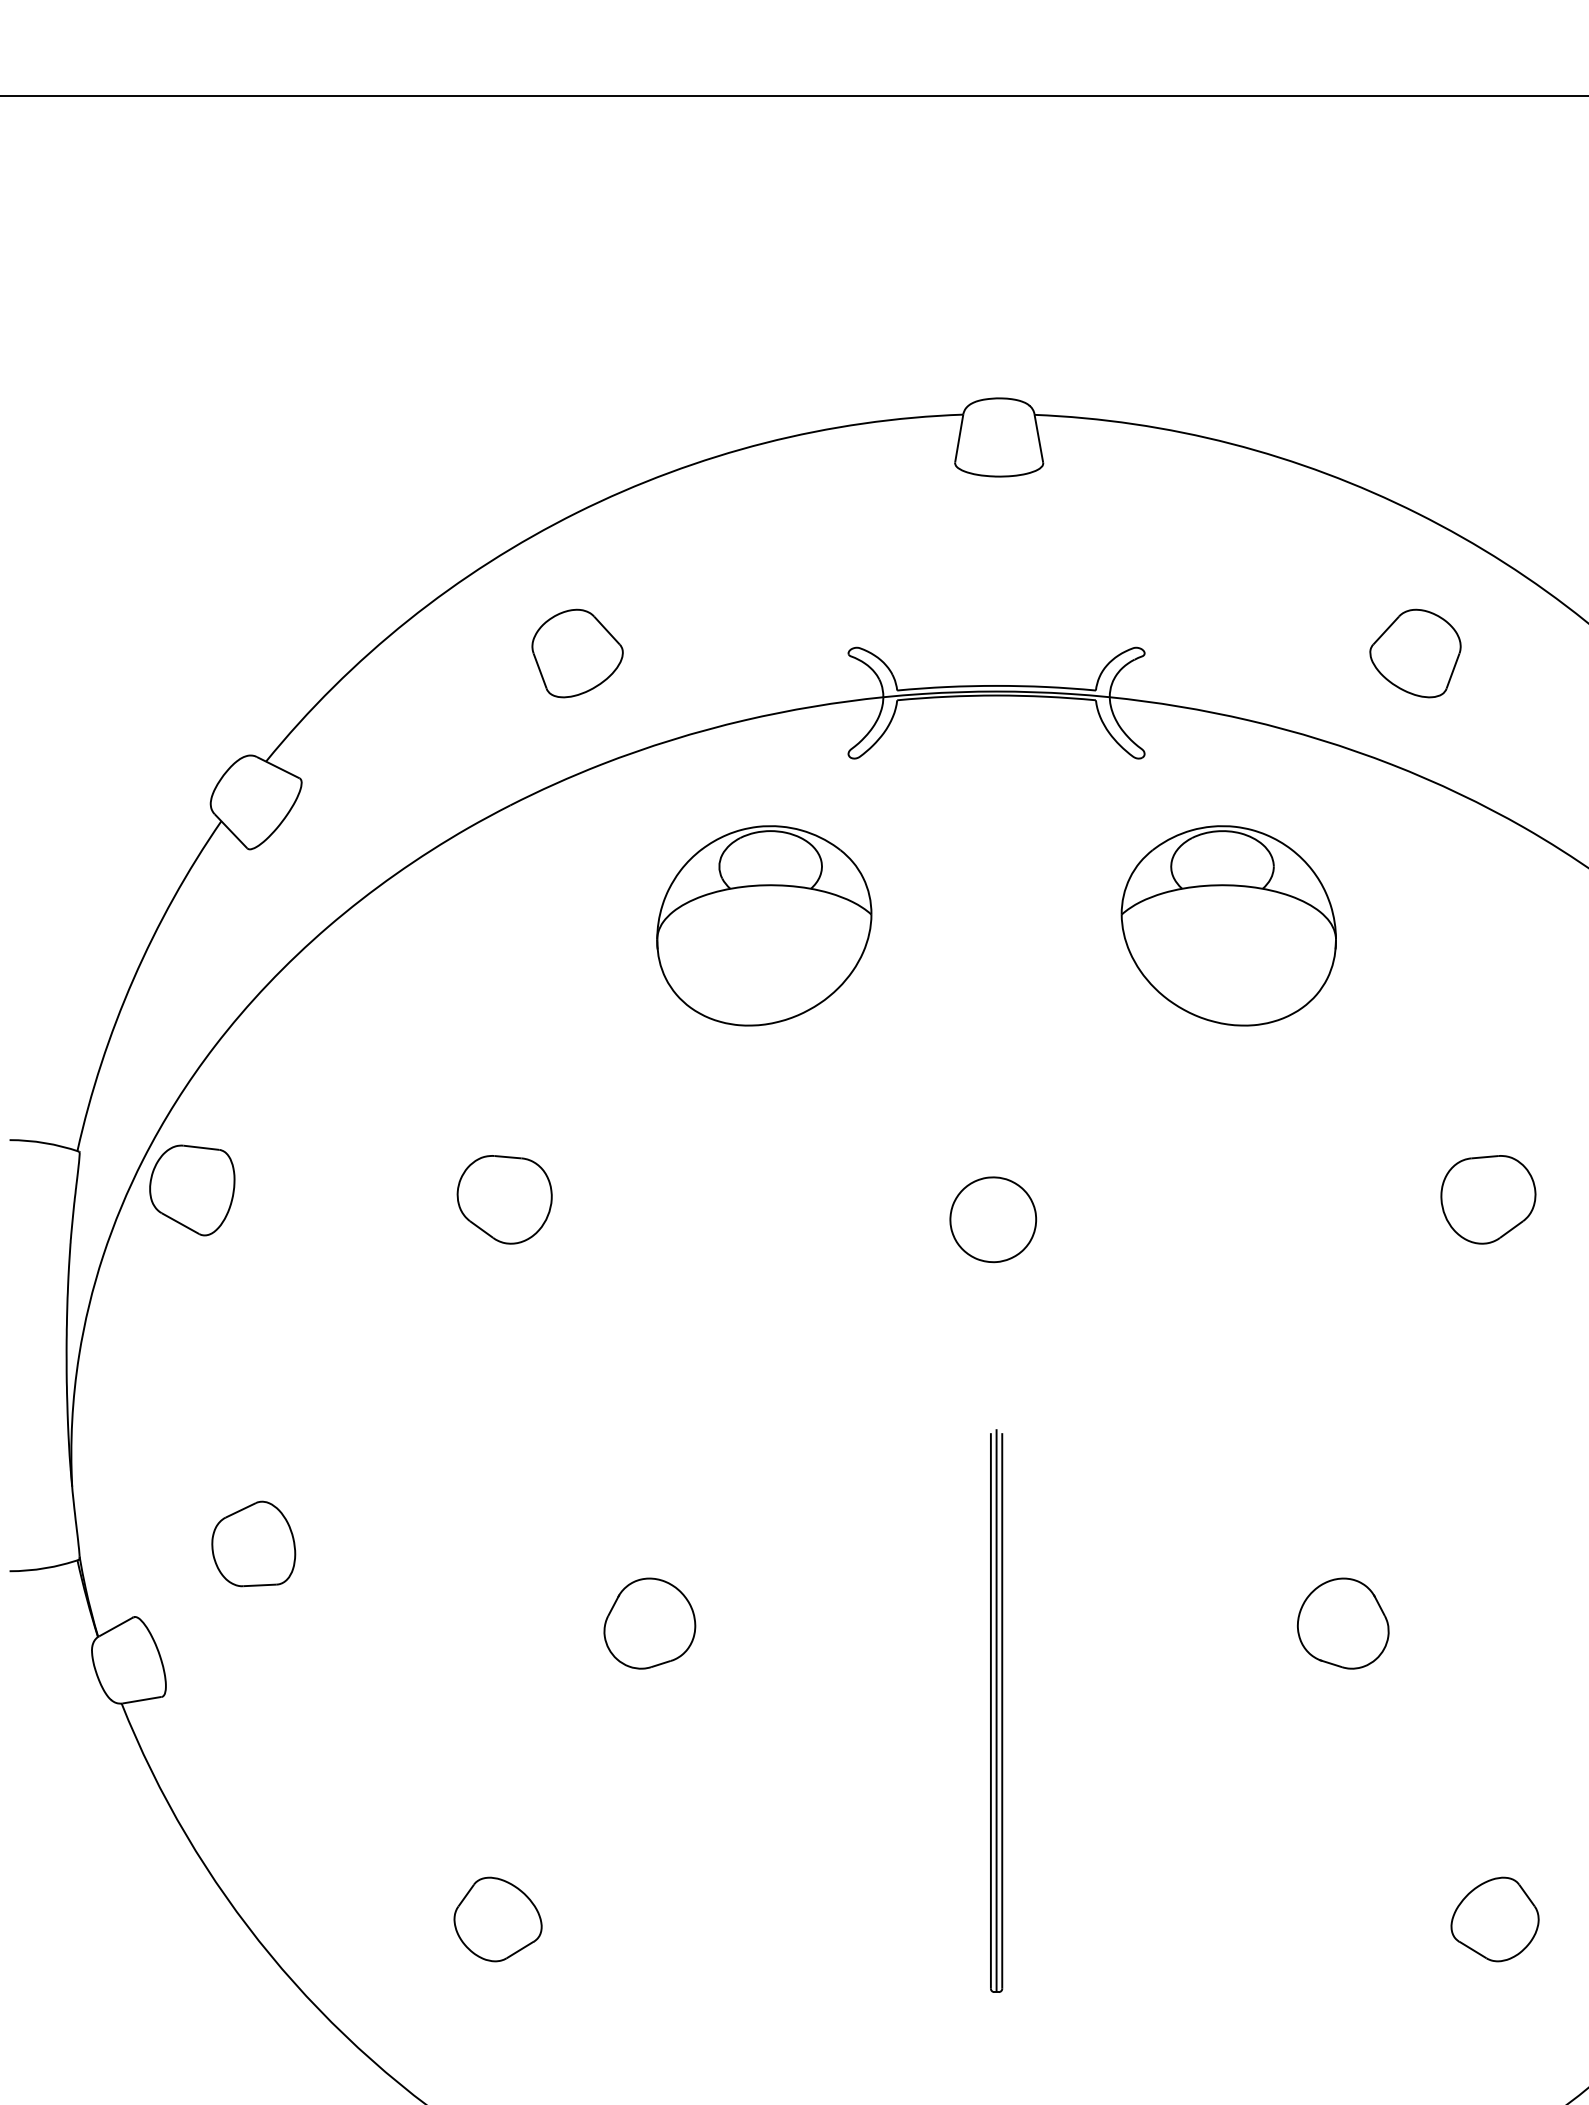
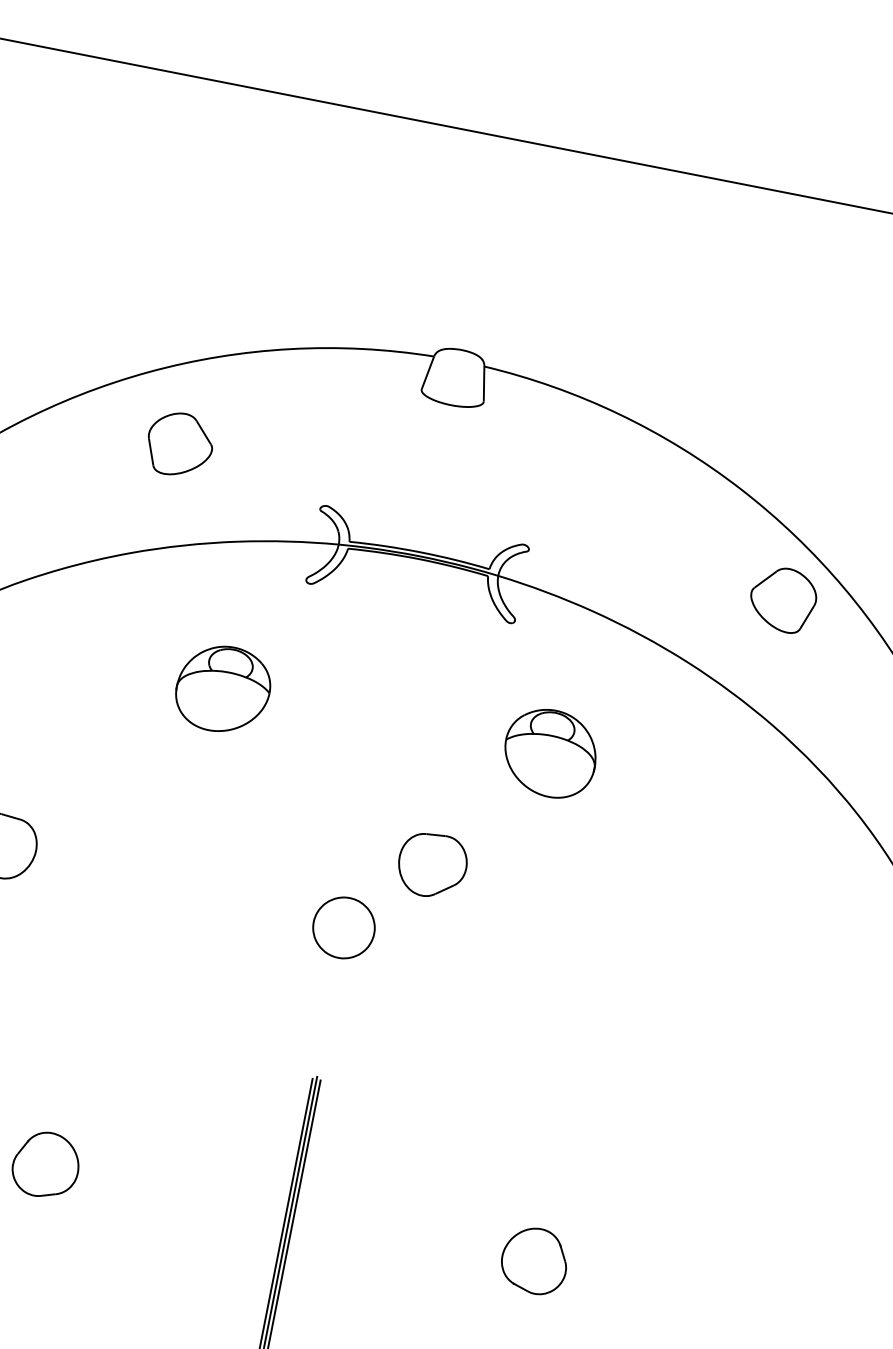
part: (577, 653) -> (179, 444), moved
part: (1415, 653) -> (783, 599), moved
part: (764, 925) -> (223, 688), size x0.6
part: (1228, 925) -> (550, 753), size x0.6
part: (1488, 1199) -> (432, 865), moved

